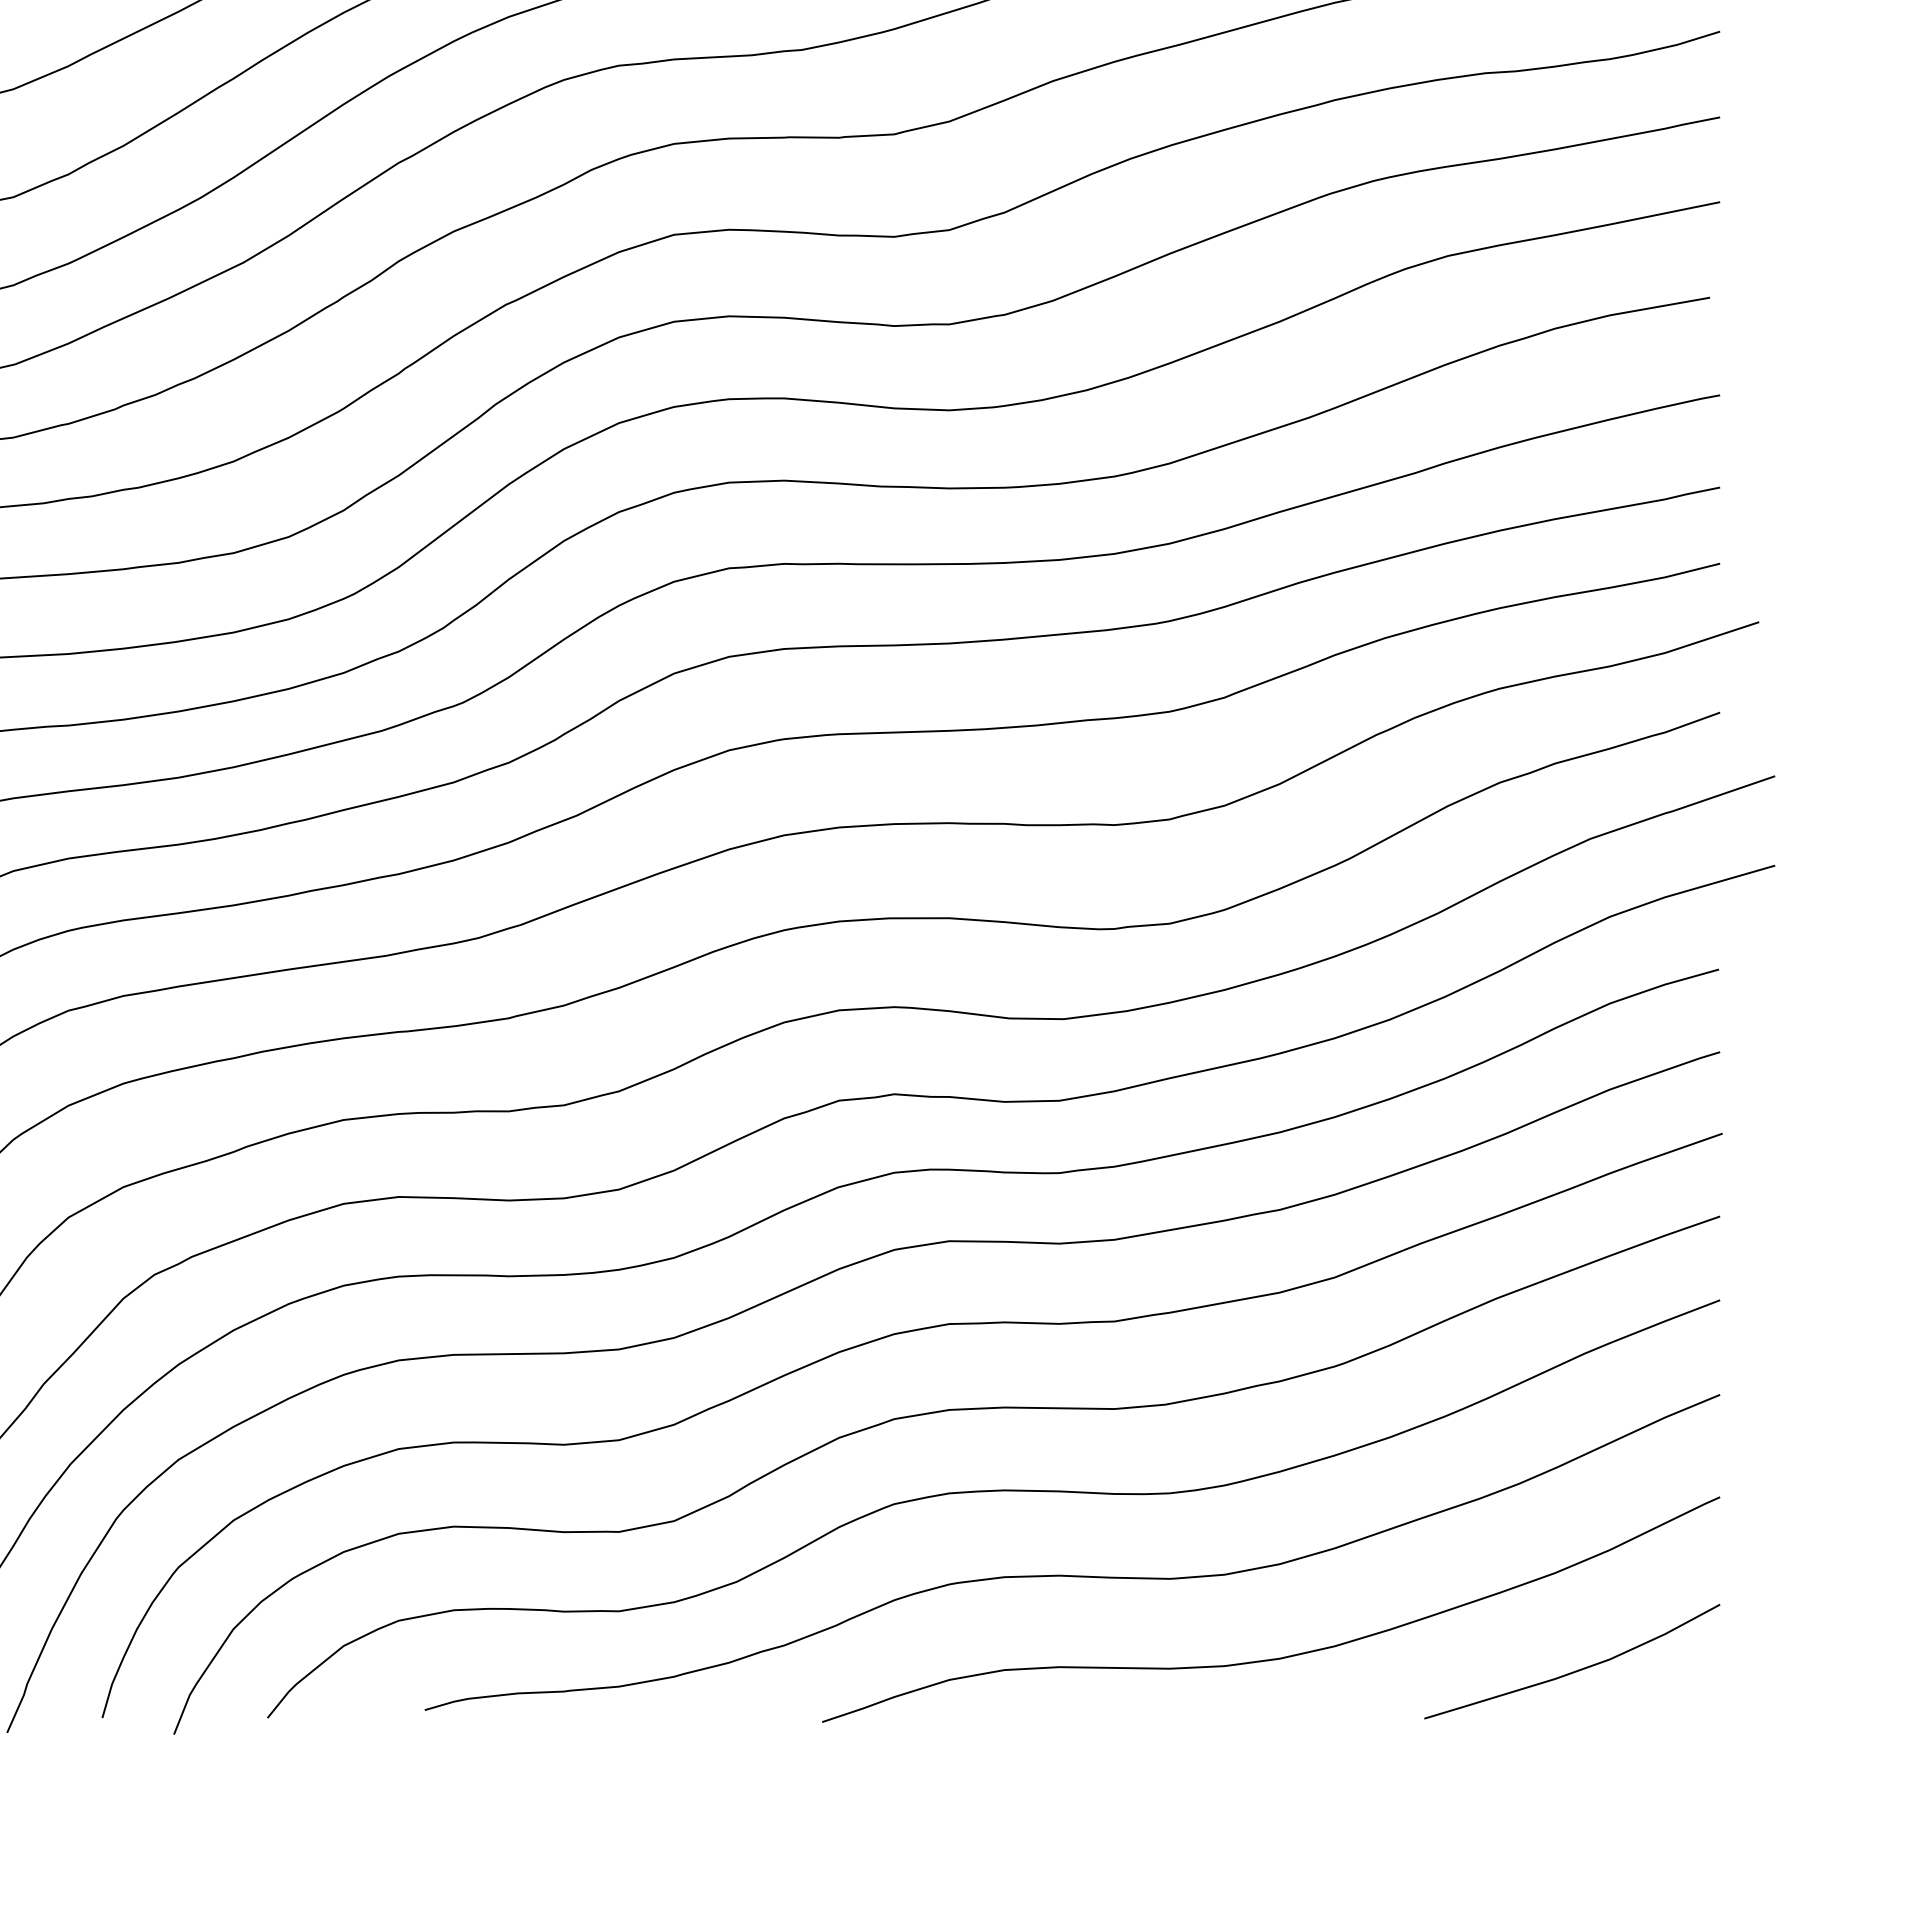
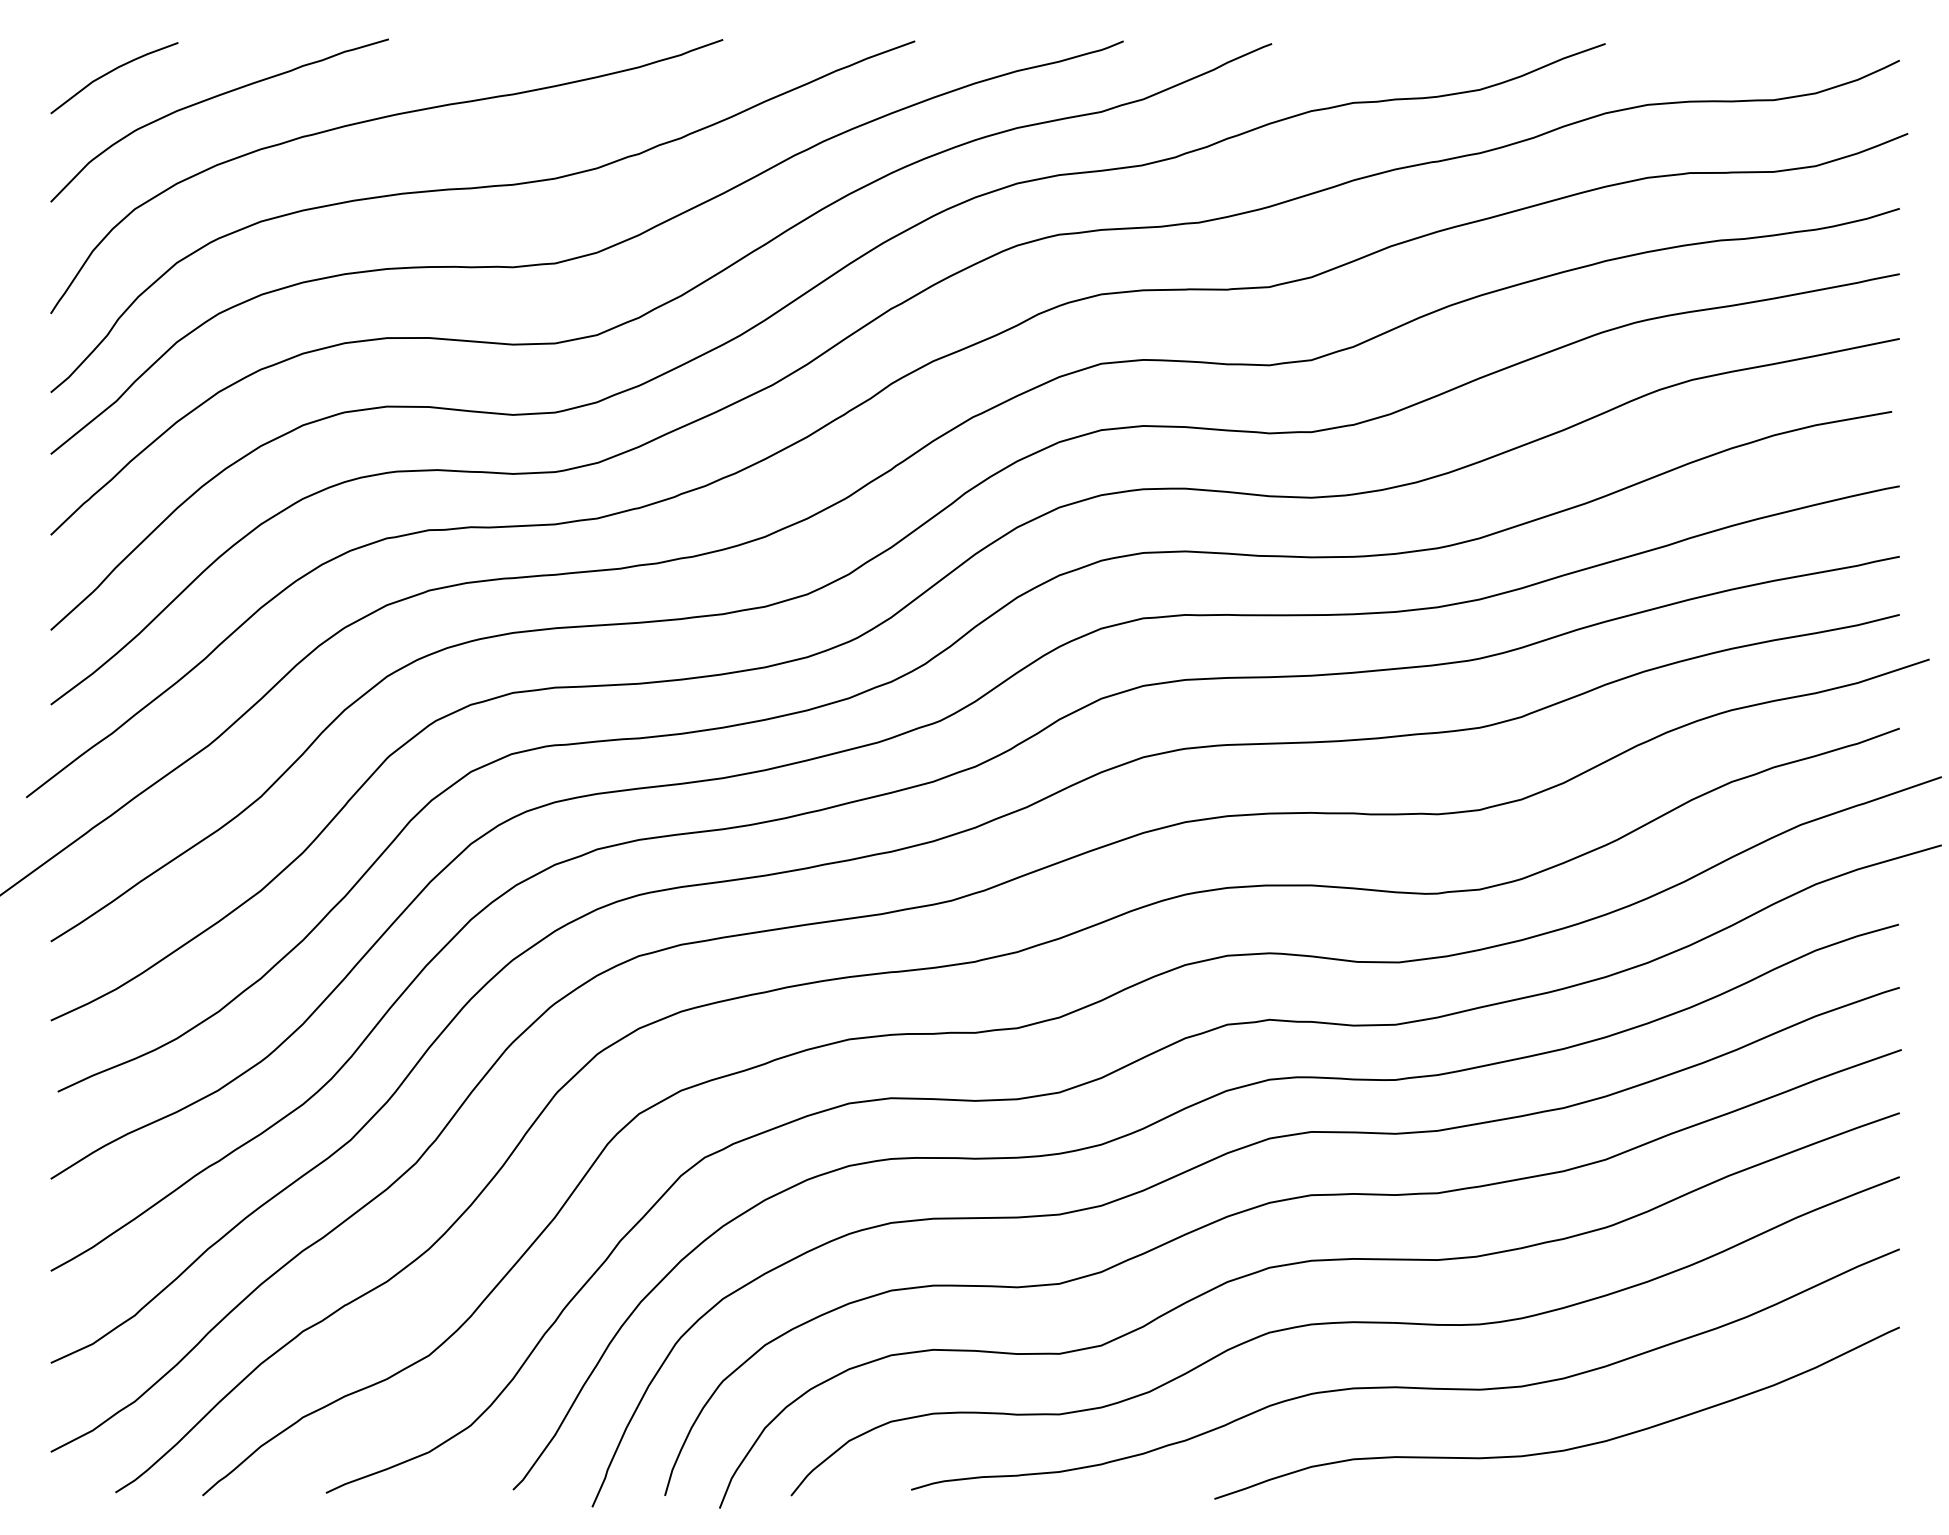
curve: (1575, 1670) -> (1789, 1459), removed

